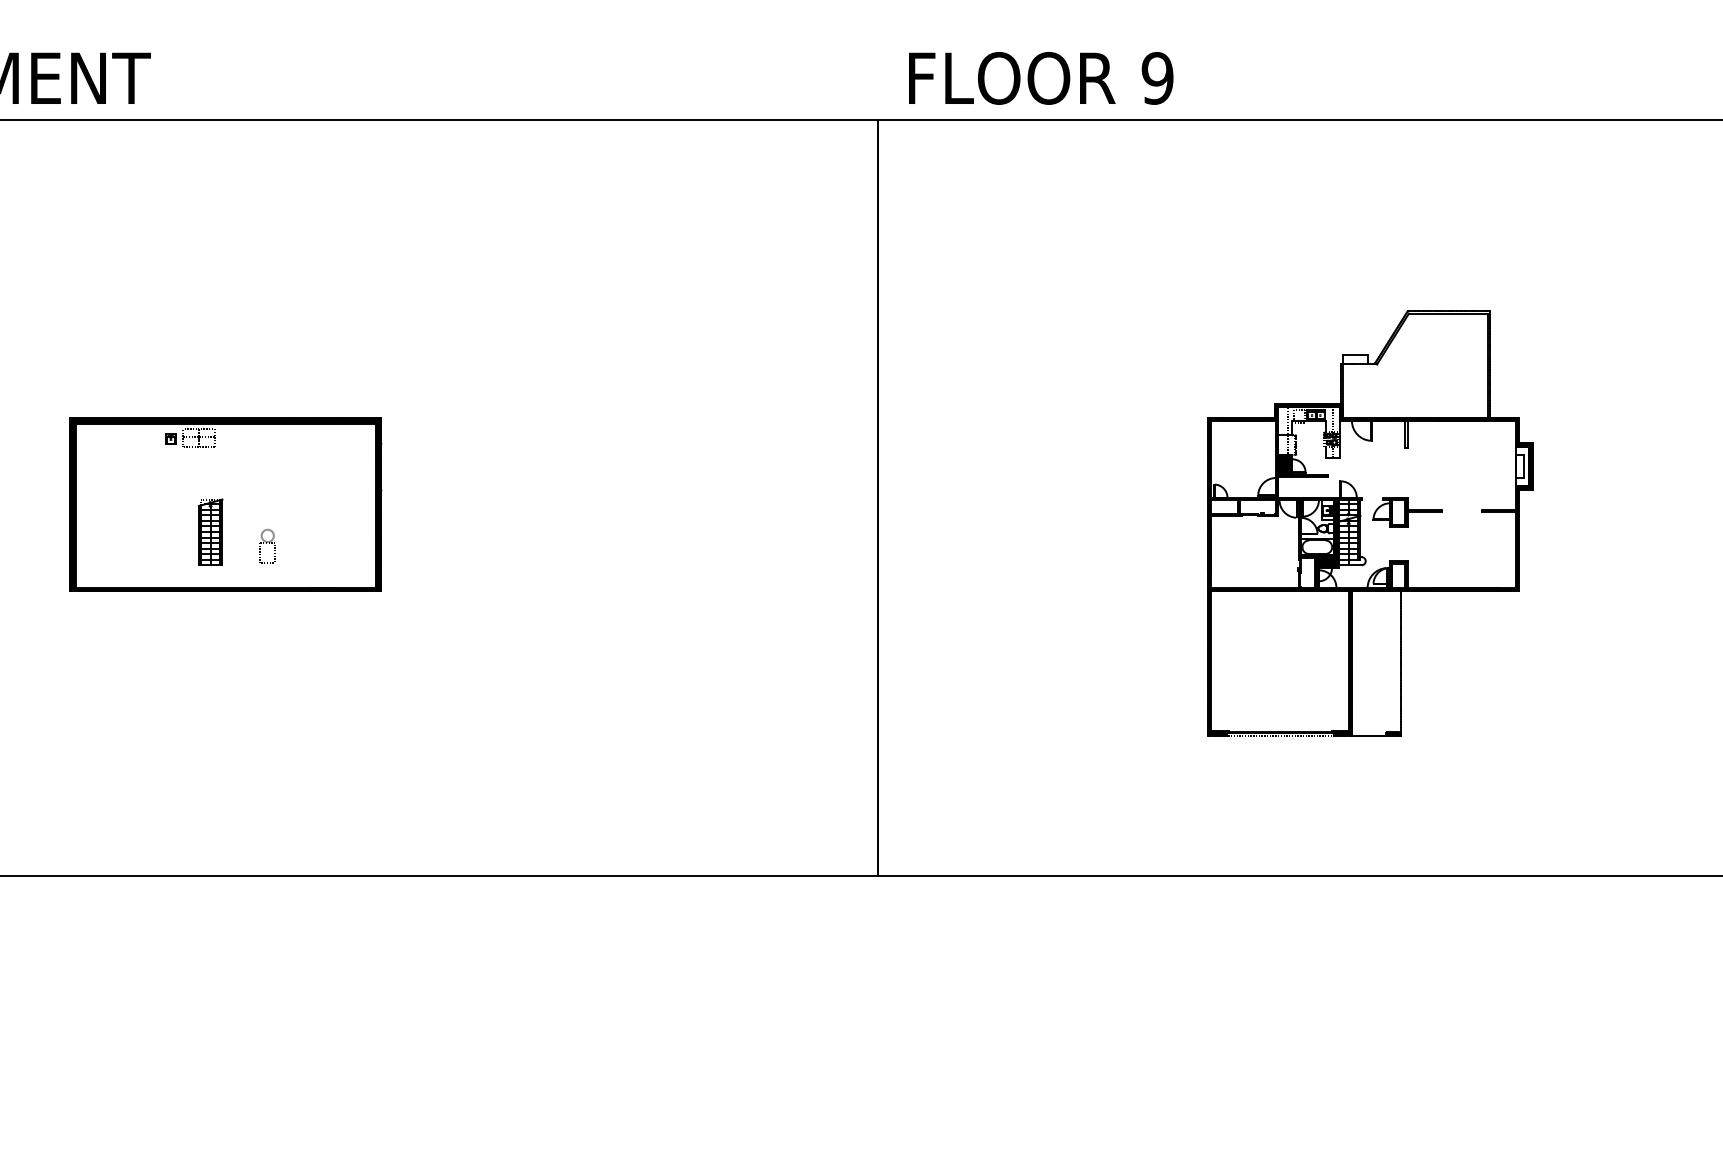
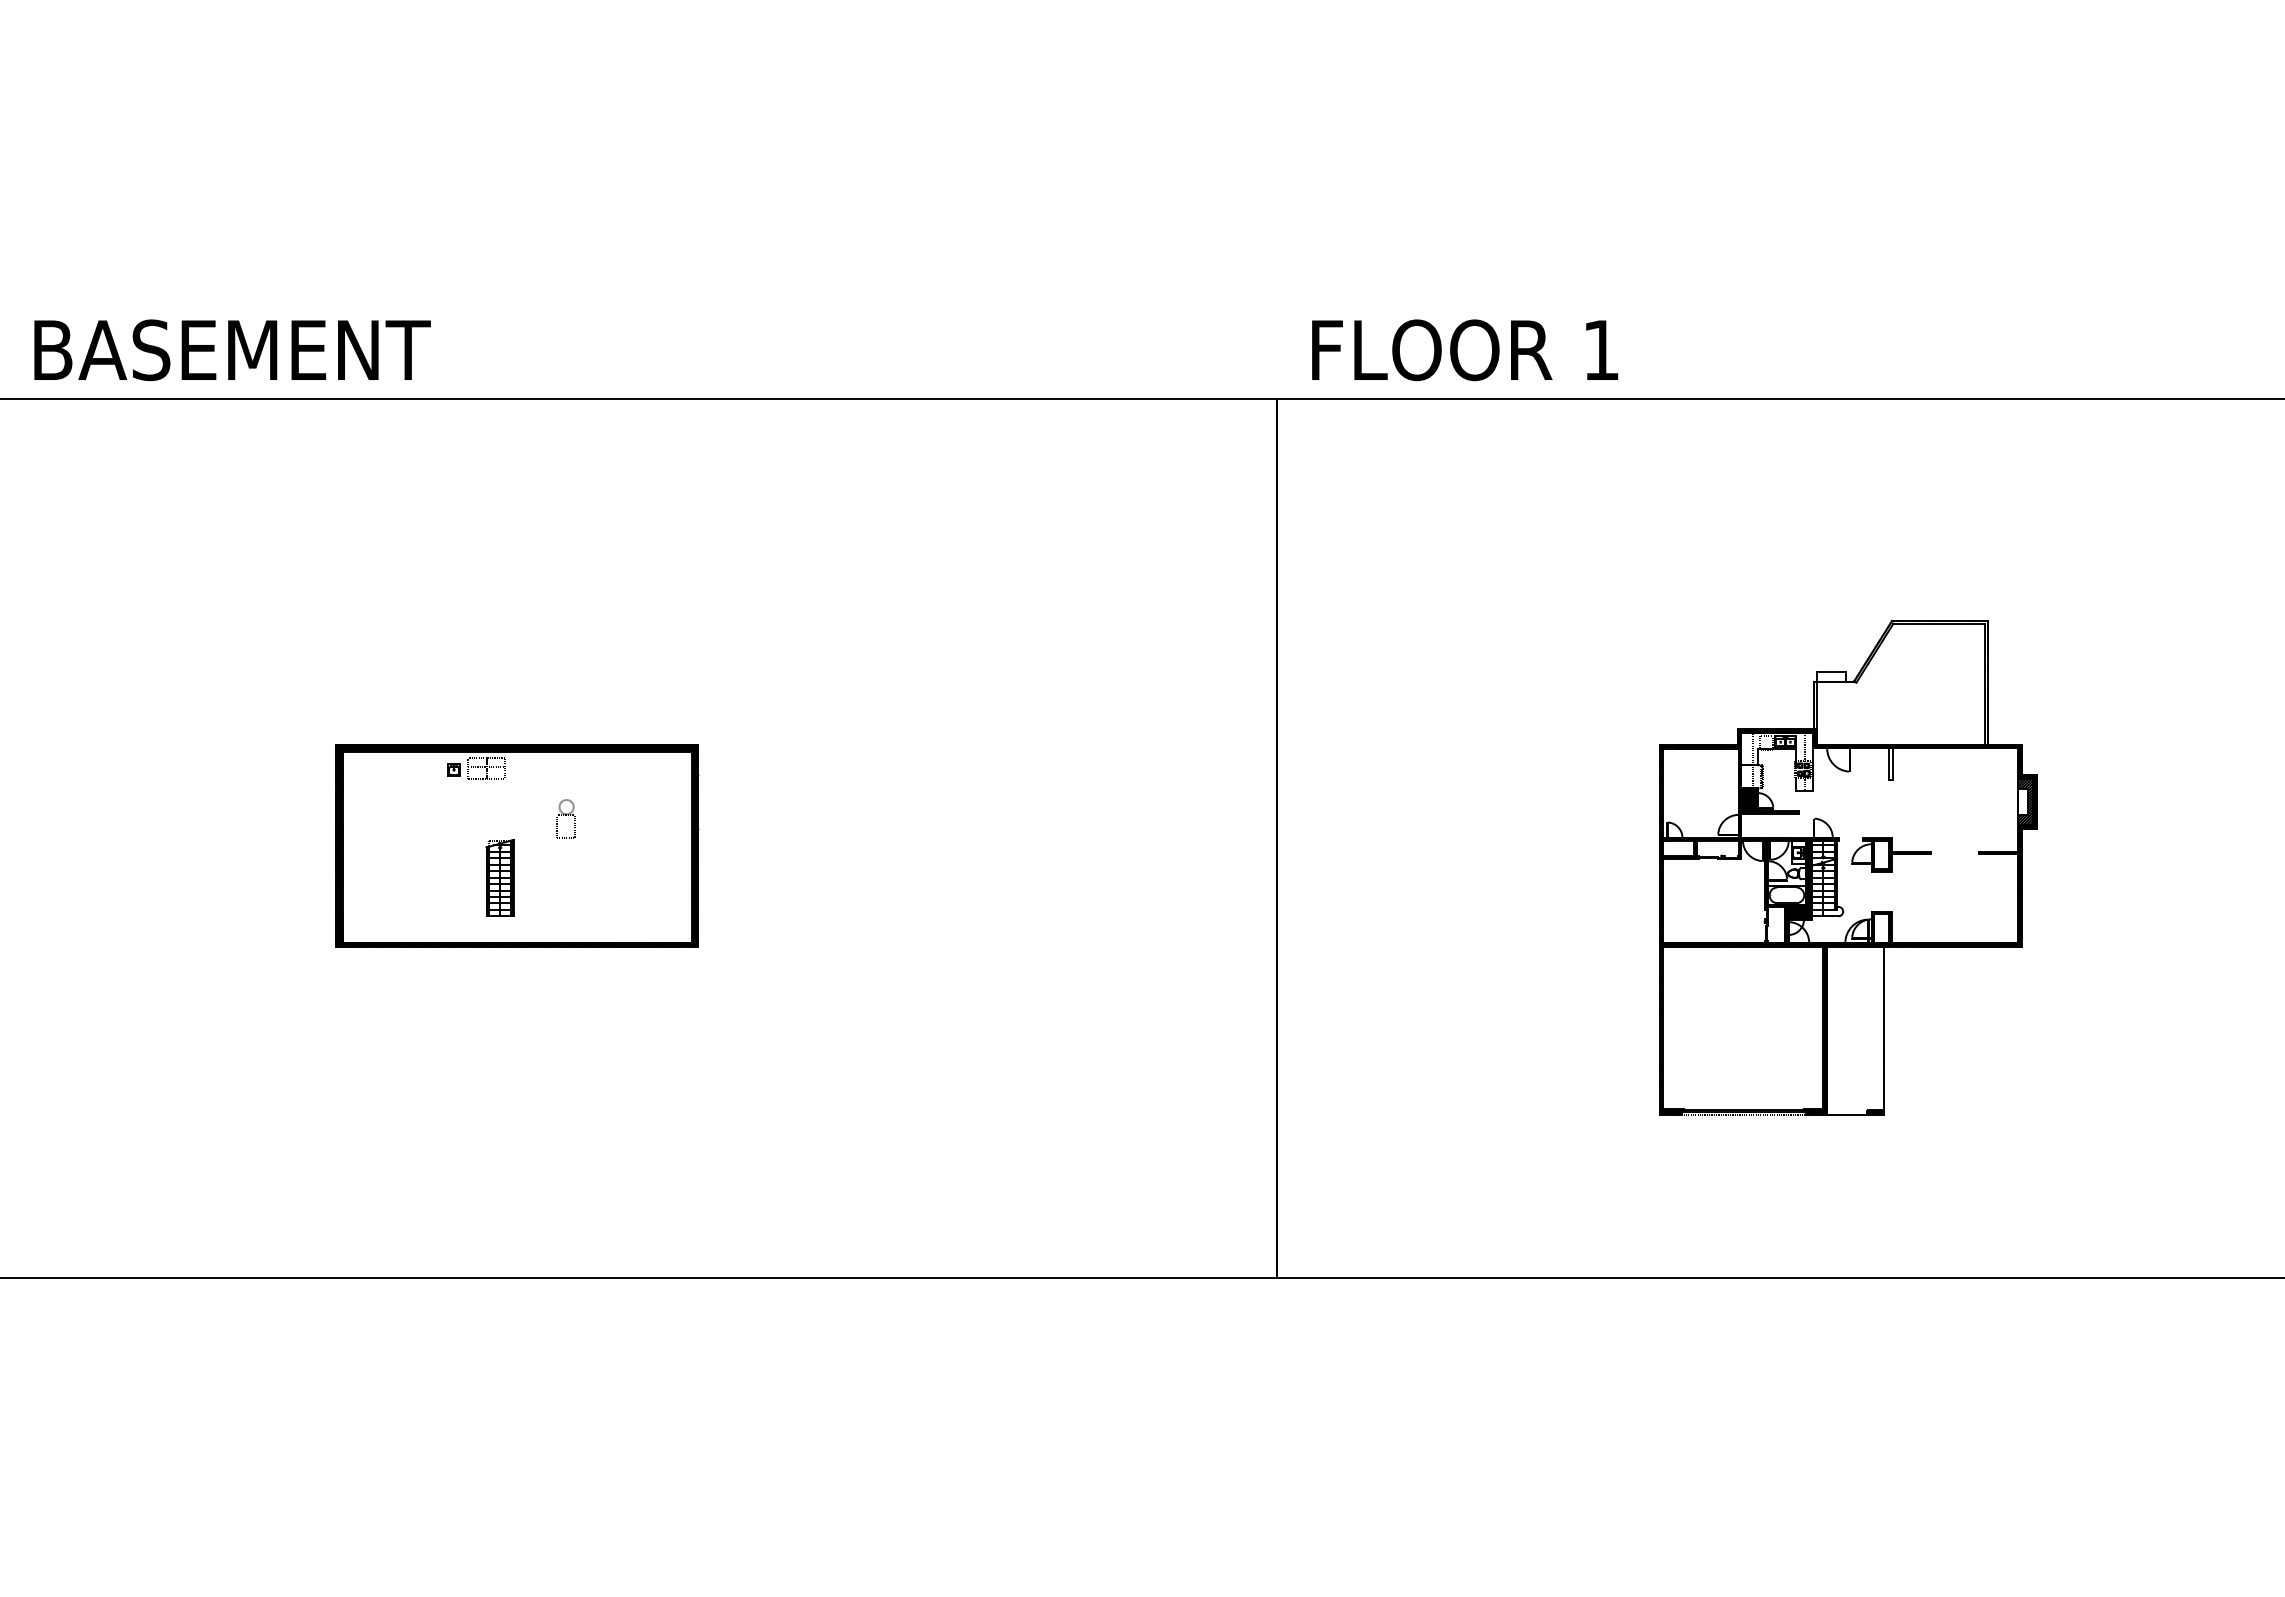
text: (1156, 78) -> (1600, 350), 9 -> 1
hatch: (1522, 466) -> (2025, 801), added
part: (266, 545) -> (565, 818), moved

